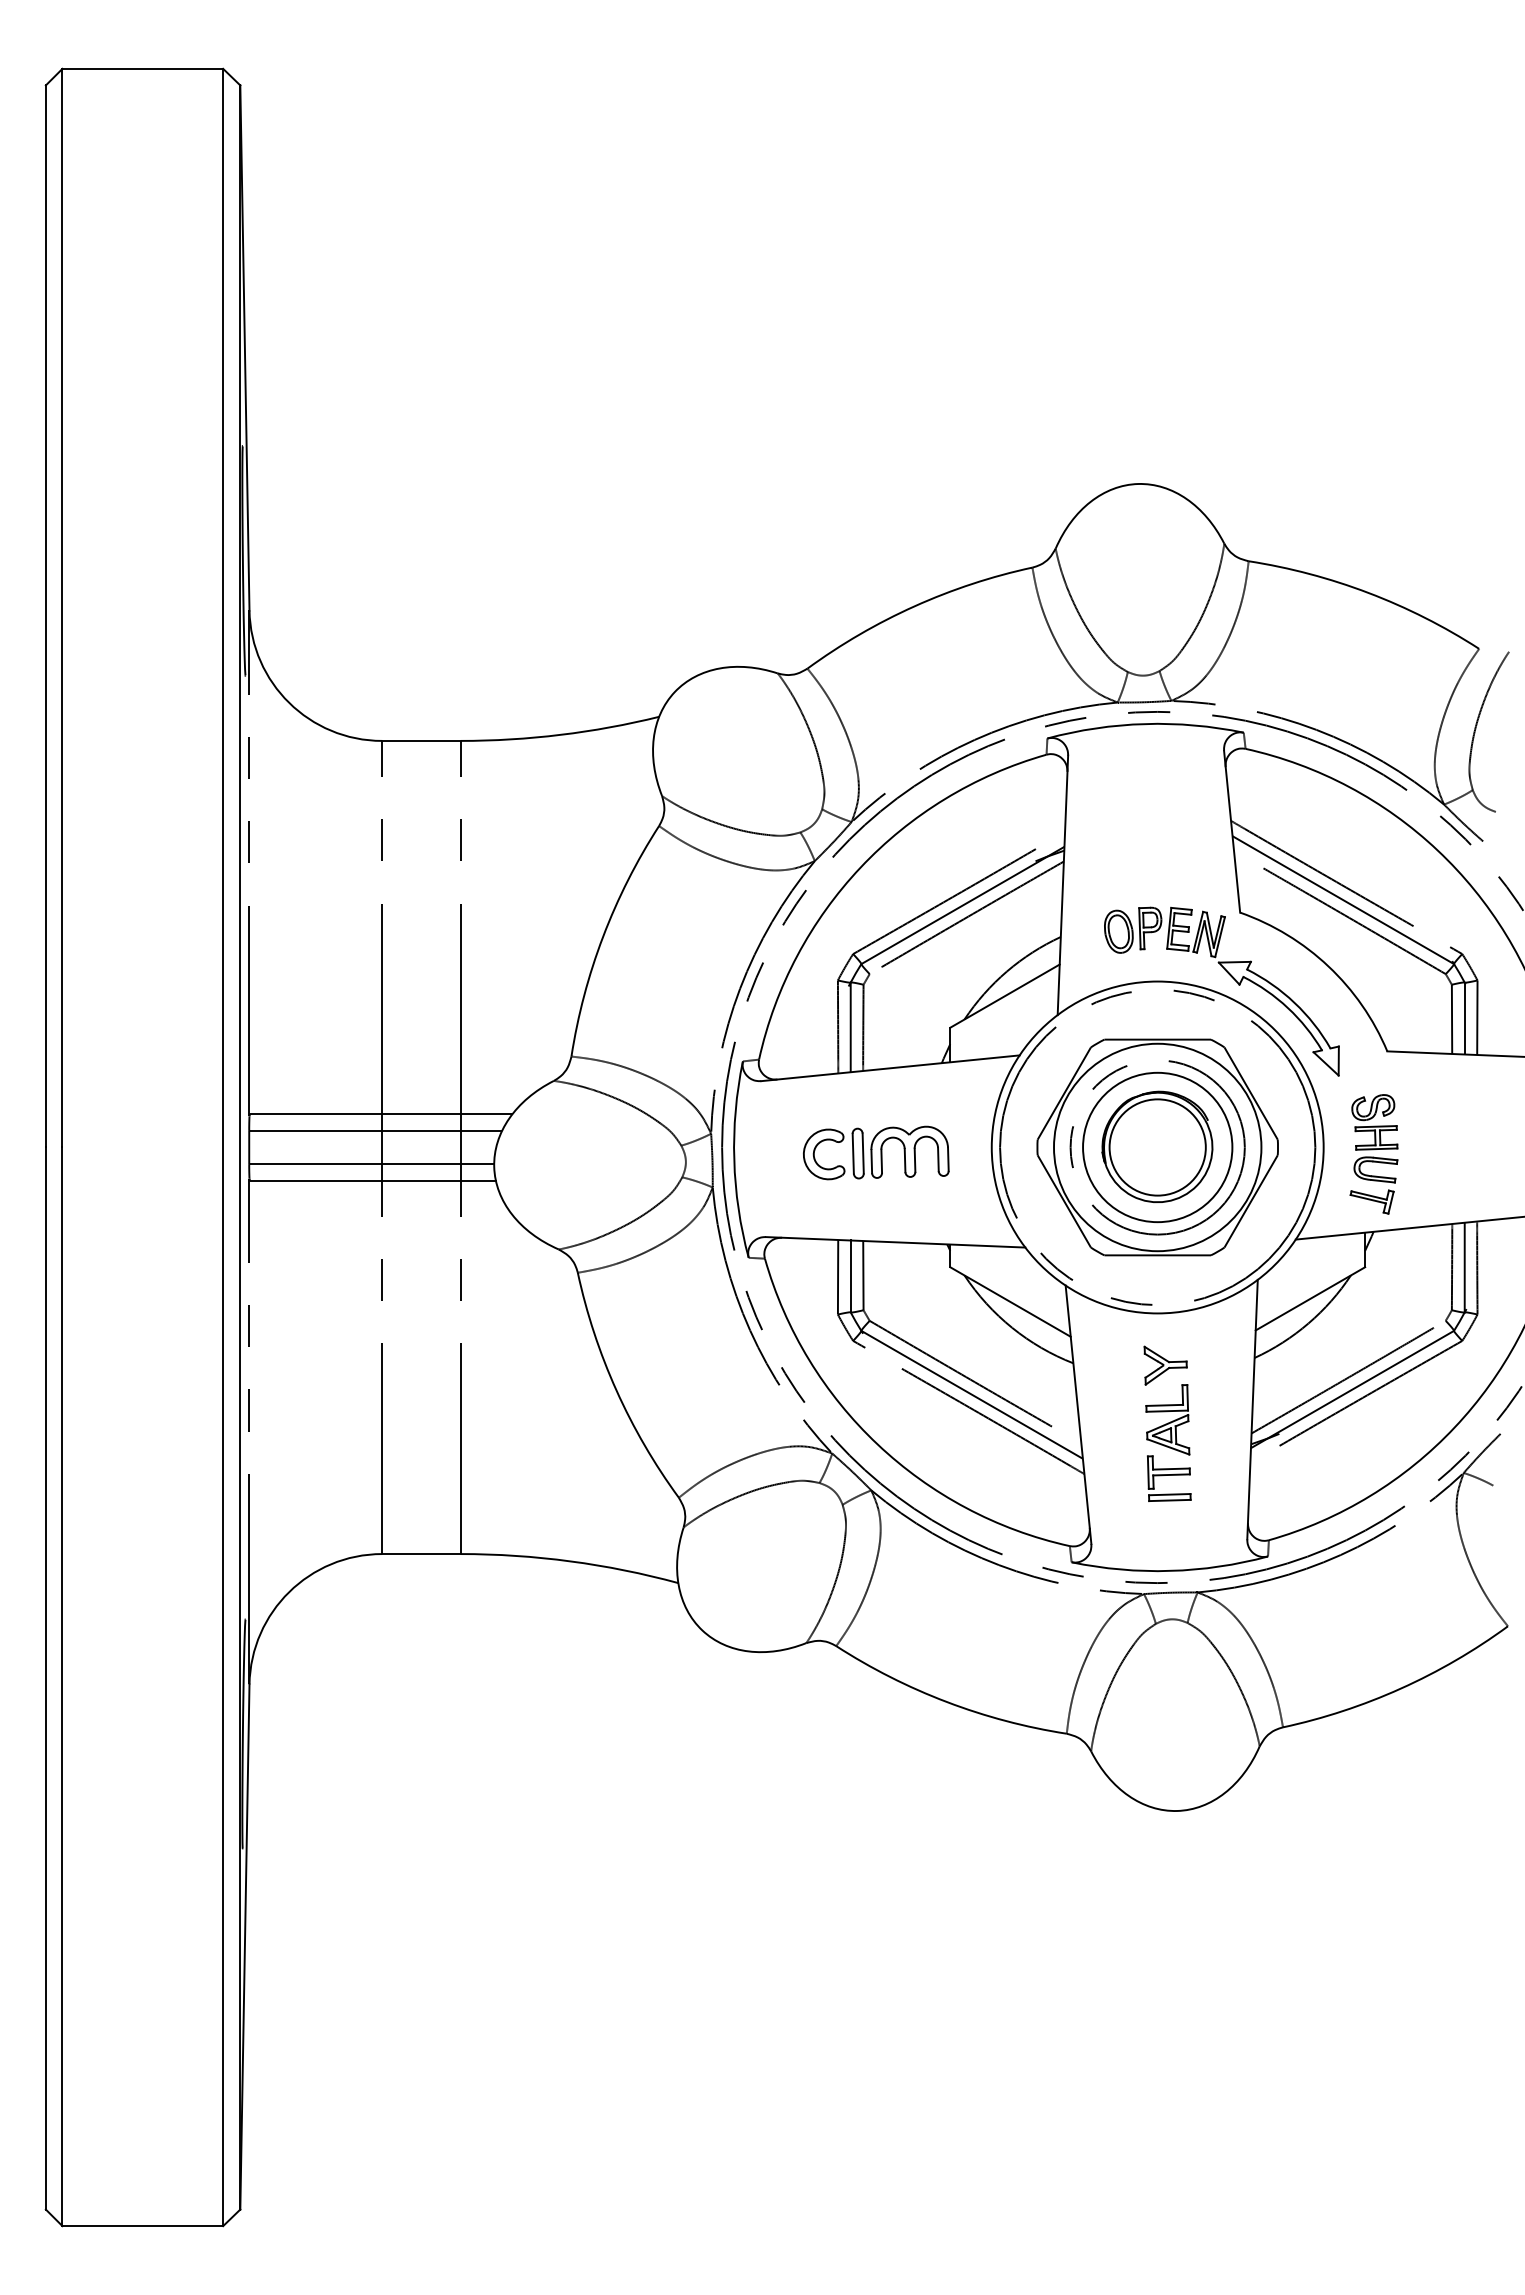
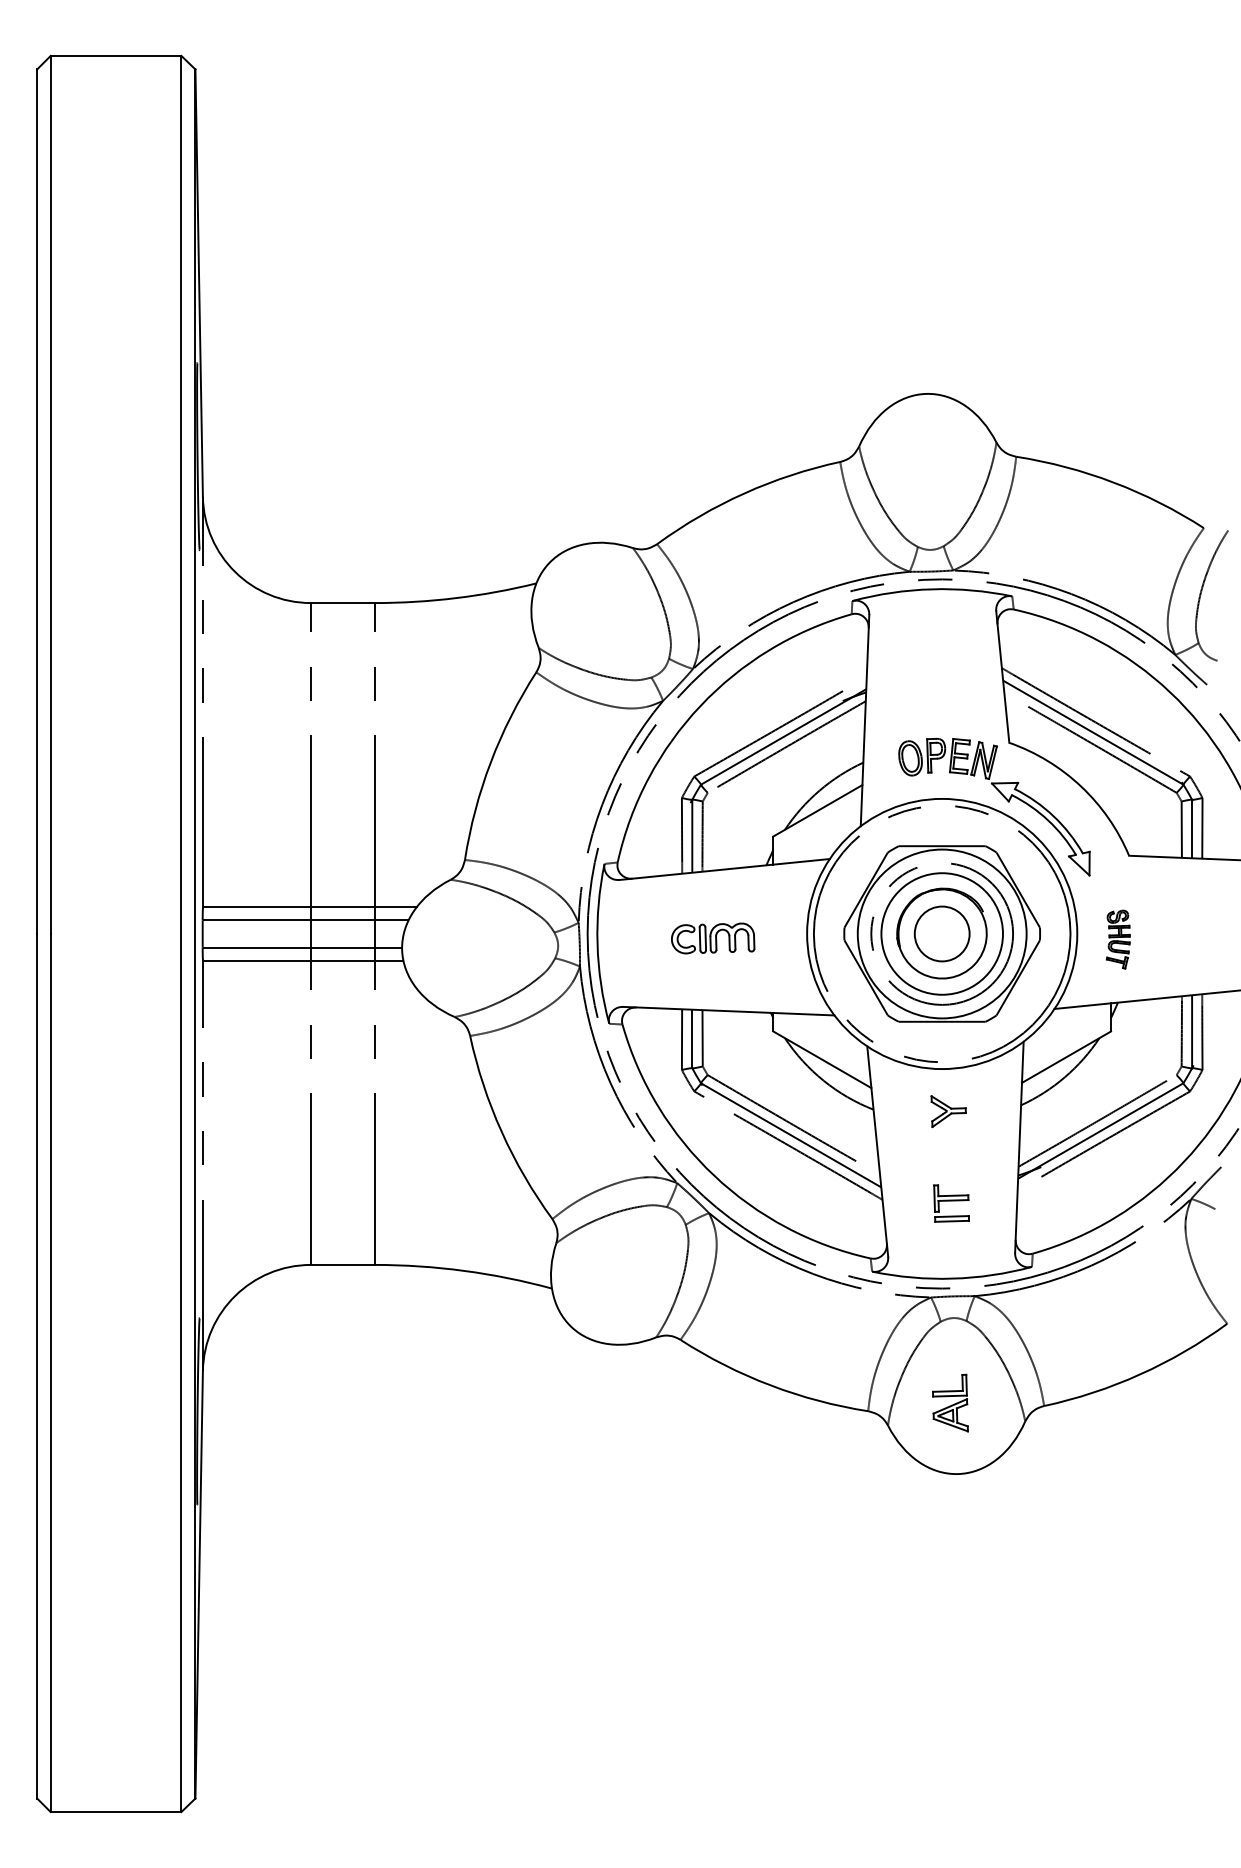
circle: (1157, 1147) -> (942, 934), size x0.7
part: (876, 1152) -> (713, 938), size x0.7
part: (1373, 1154) -> (1117, 939), size x0.6
part: (1167, 1419) -> (950, 1402), moved

